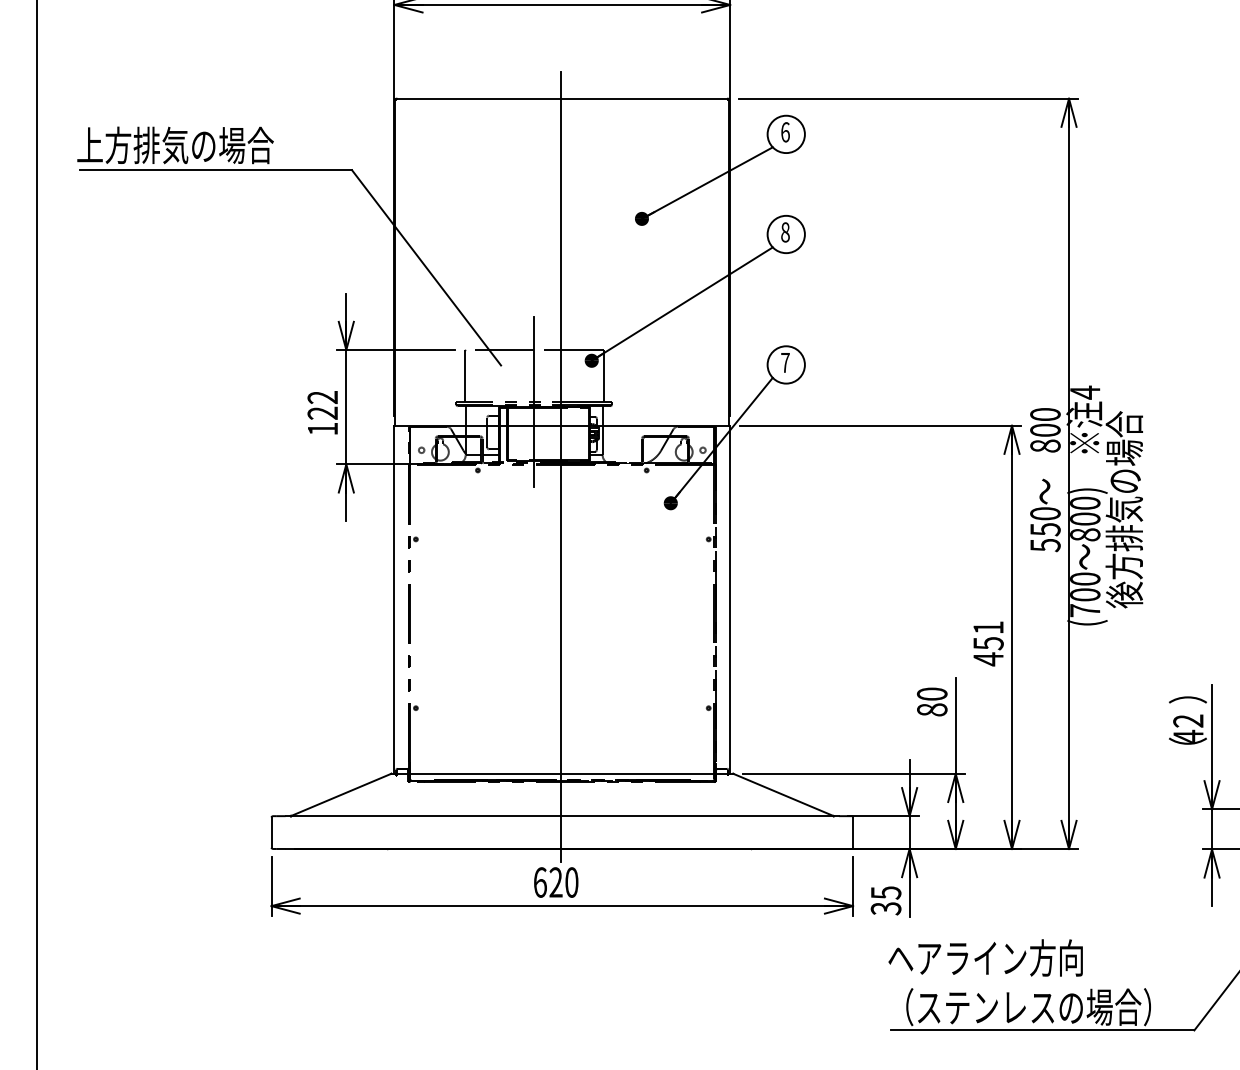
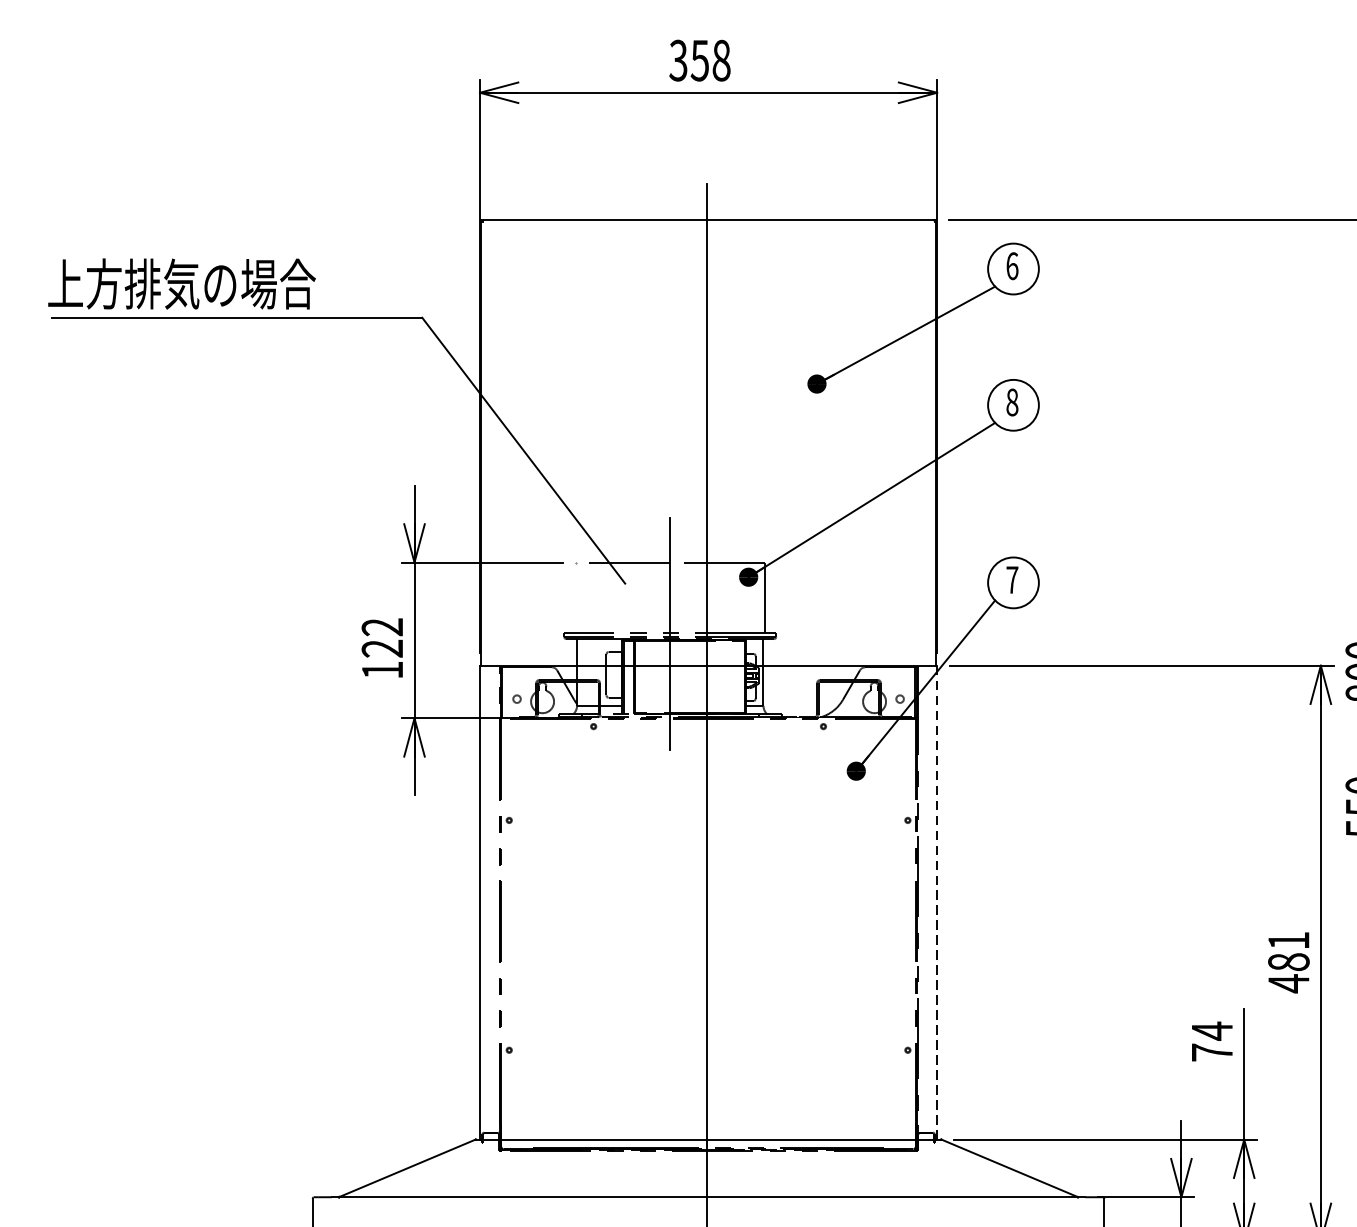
line: (464, 375) -> (575, 597), removed
line: (730, 599) -> (937, 902), solid -> dashed
text: (988, 643) -> (1288, 962), 451 -> 481
text: (931, 701) -> (1211, 1041), 80 -> 74

